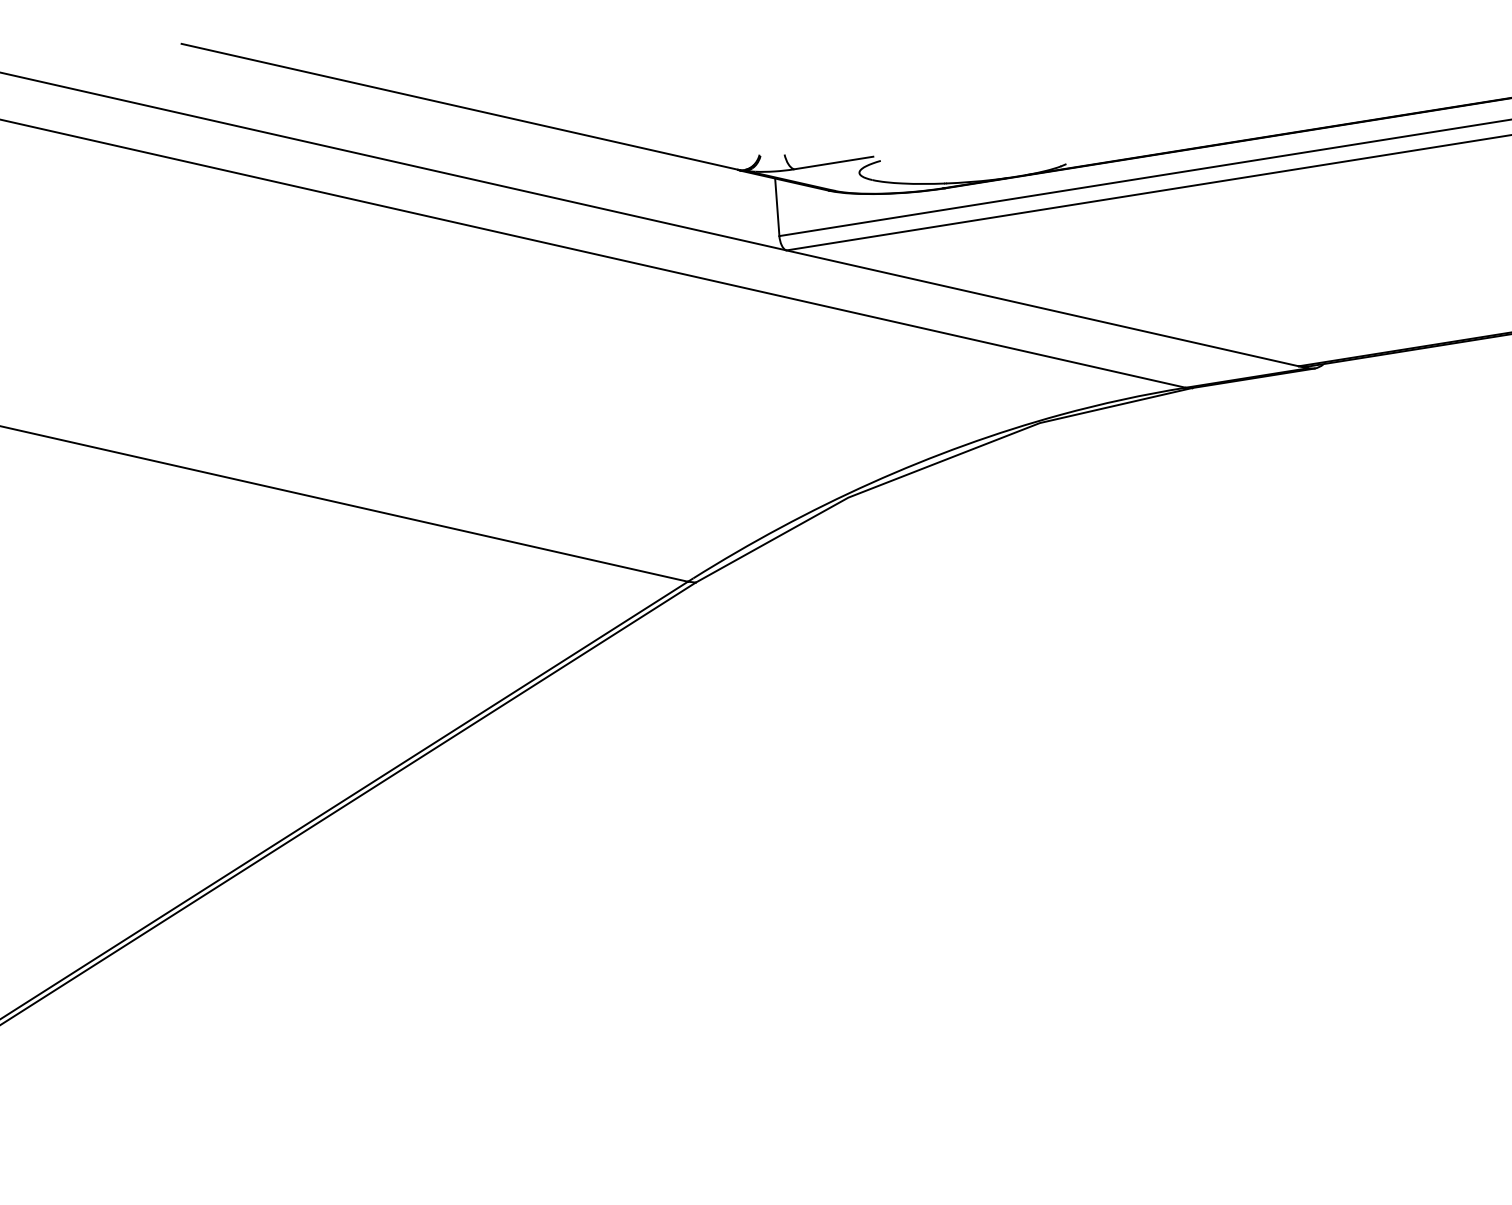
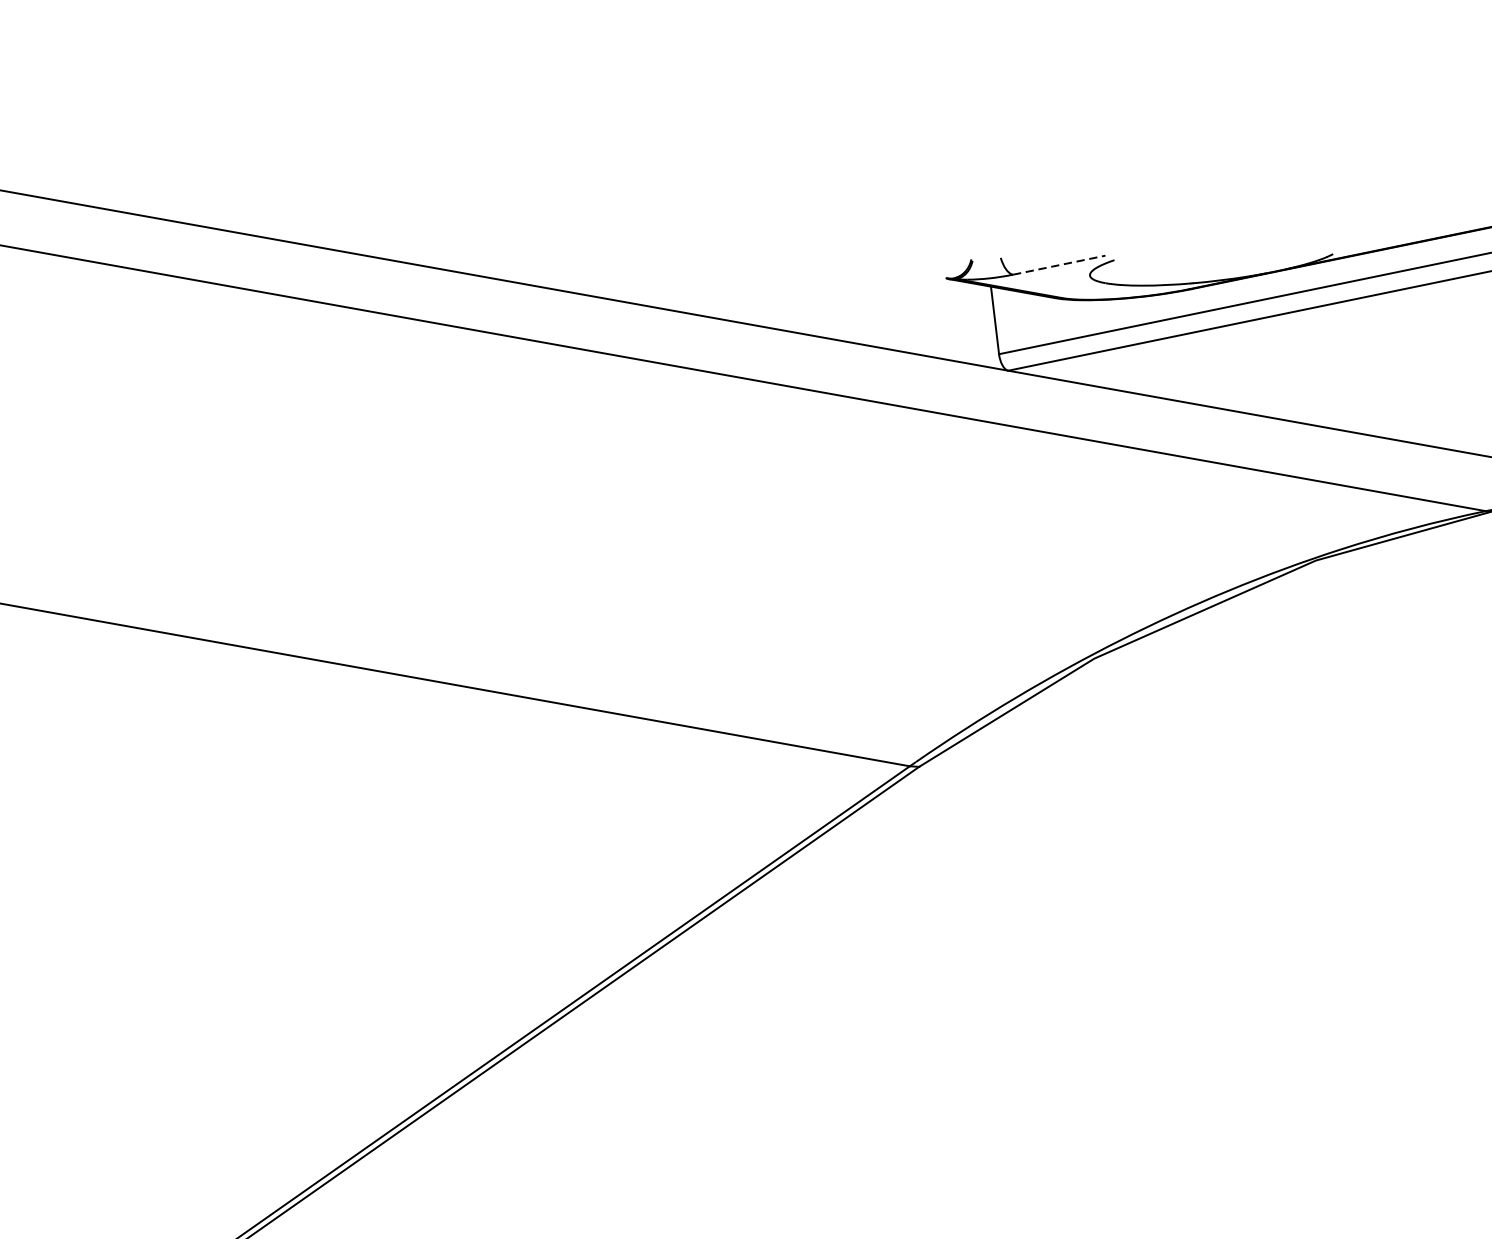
line: (459, 106) -> (615, 218), removed
line: (834, 162) -> (1060, 264), solid -> dashed

